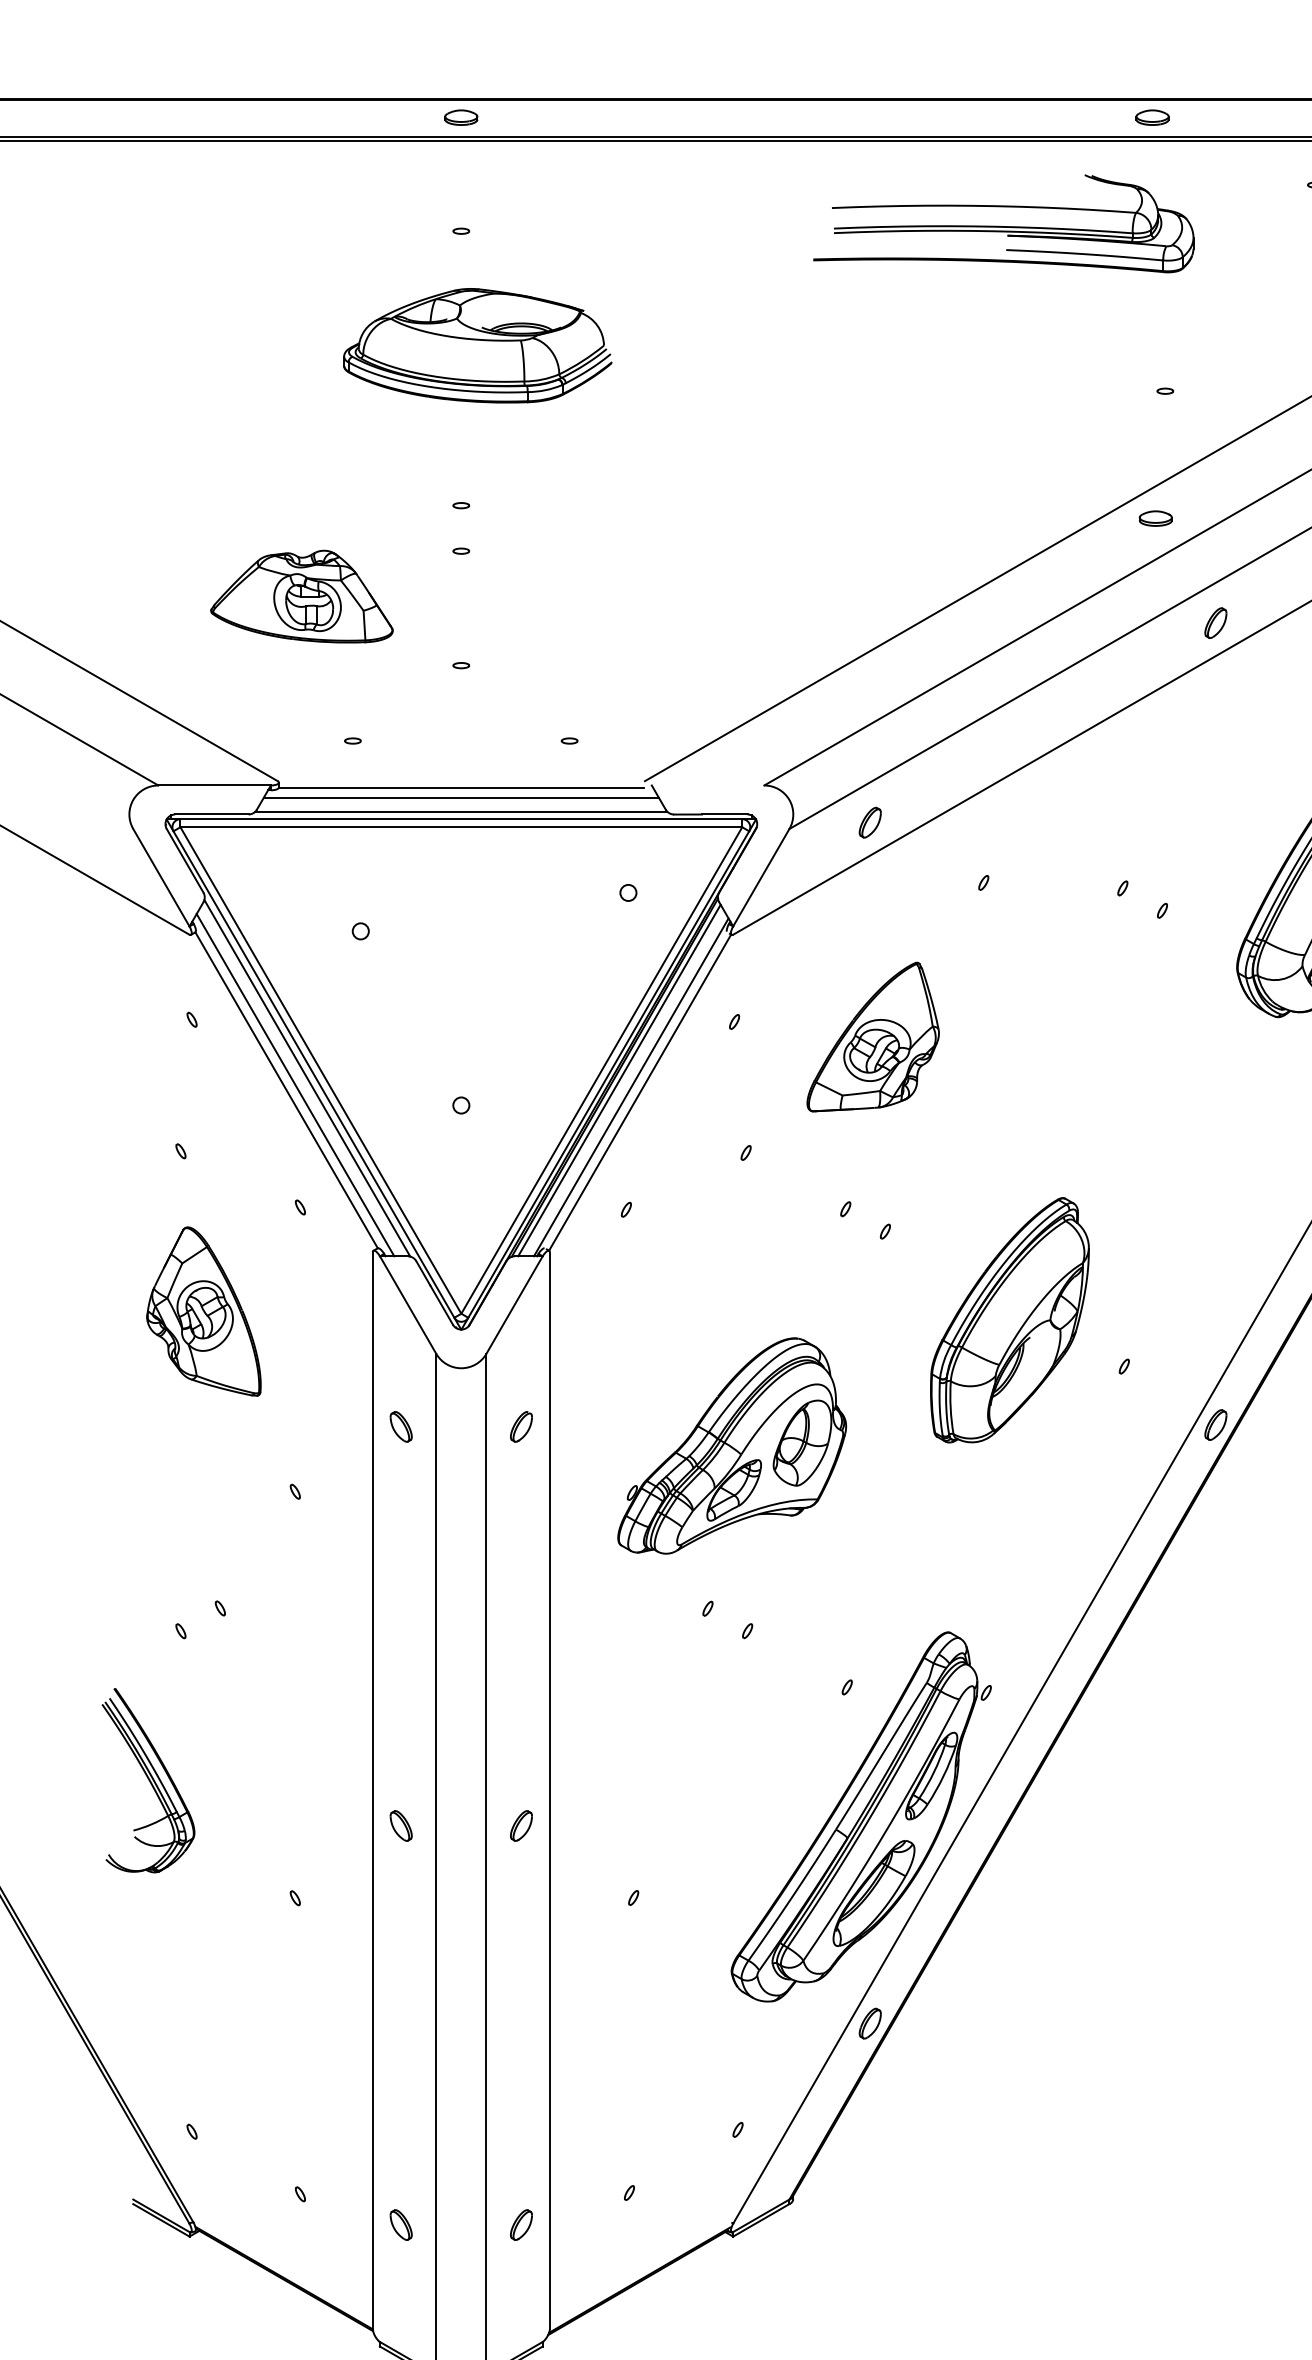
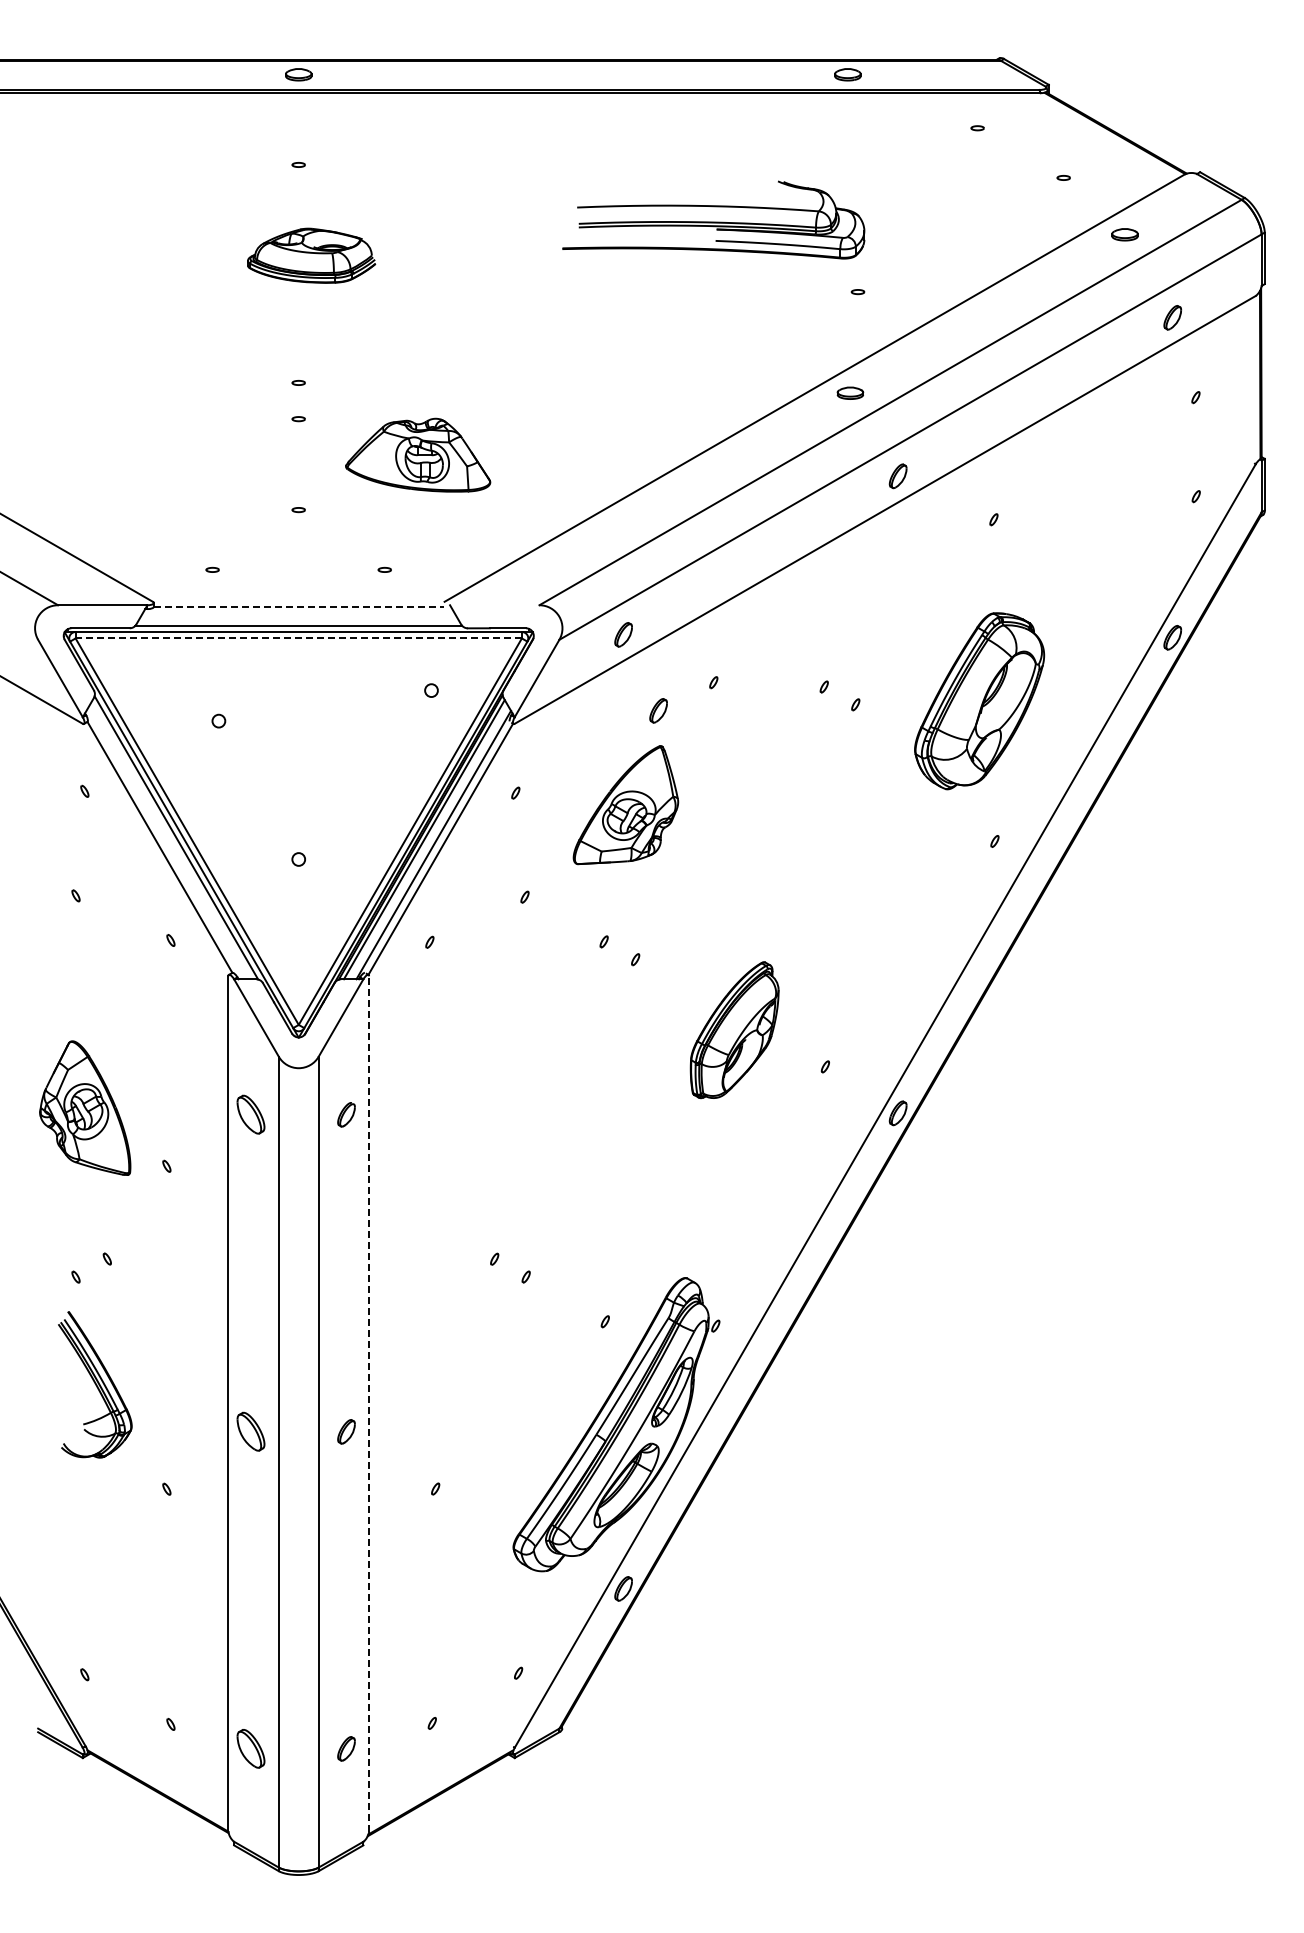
part: (1003, 223) -> (713, 219), moved
part: (477, 345) -> (311, 255), size x0.6
part: (302, 595) -> (418, 454), moved
line: (461, 787) -> (298, 606), solid -> dashed
line: (461, 798) -> (298, 615), removed
line: (461, 827) -> (298, 638), solid -> dashed
part: (914, 917) -> (658, 710), added
line: (294, 1085) -> (166, 843), removed
part: (204, 1310) -> (85, 1107), moved
part: (1009, 1320) -> (734, 1030), size x0.7
part: (400, 1426) -> (250, 1114), size x1.6
part: (731, 1445) -> (513, 1129), removed
part: (148, 1780) -> (95, 1384), moved
line: (550, 1790) -> (369, 1403), solid -> dashed
part: (400, 1825) -> (250, 1431), size x1.6
part: (400, 2224) -> (250, 1748), size x1.6

